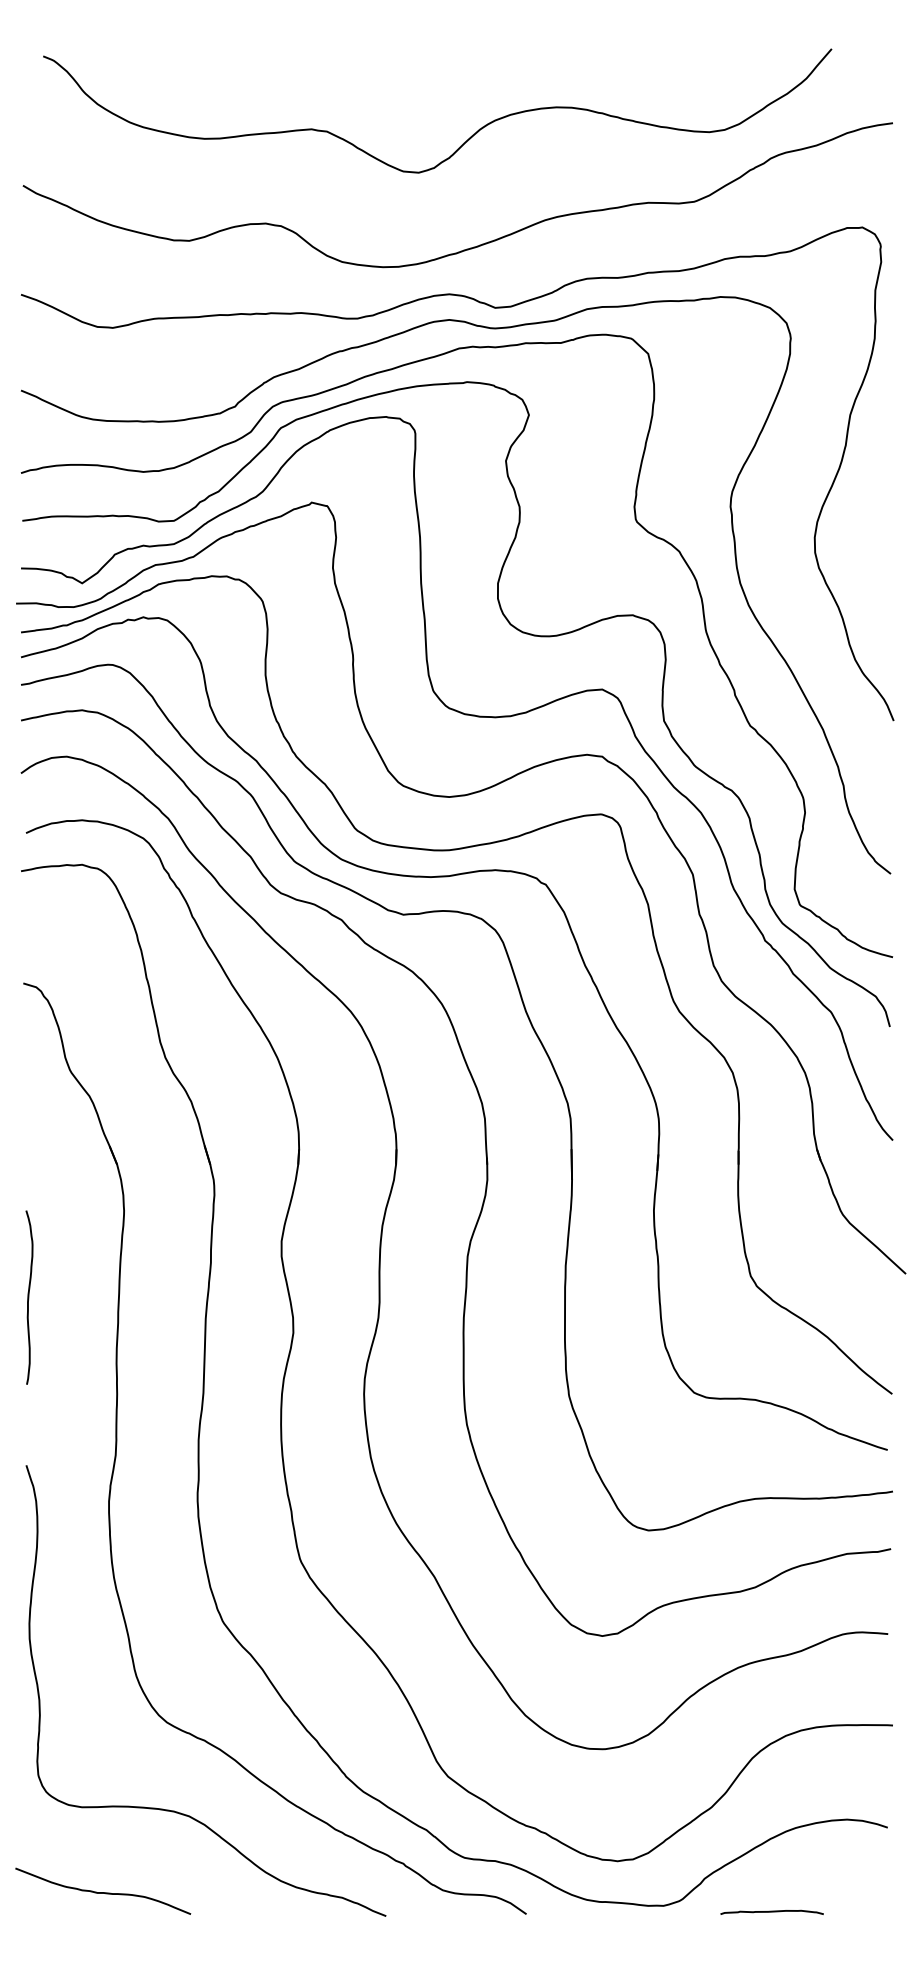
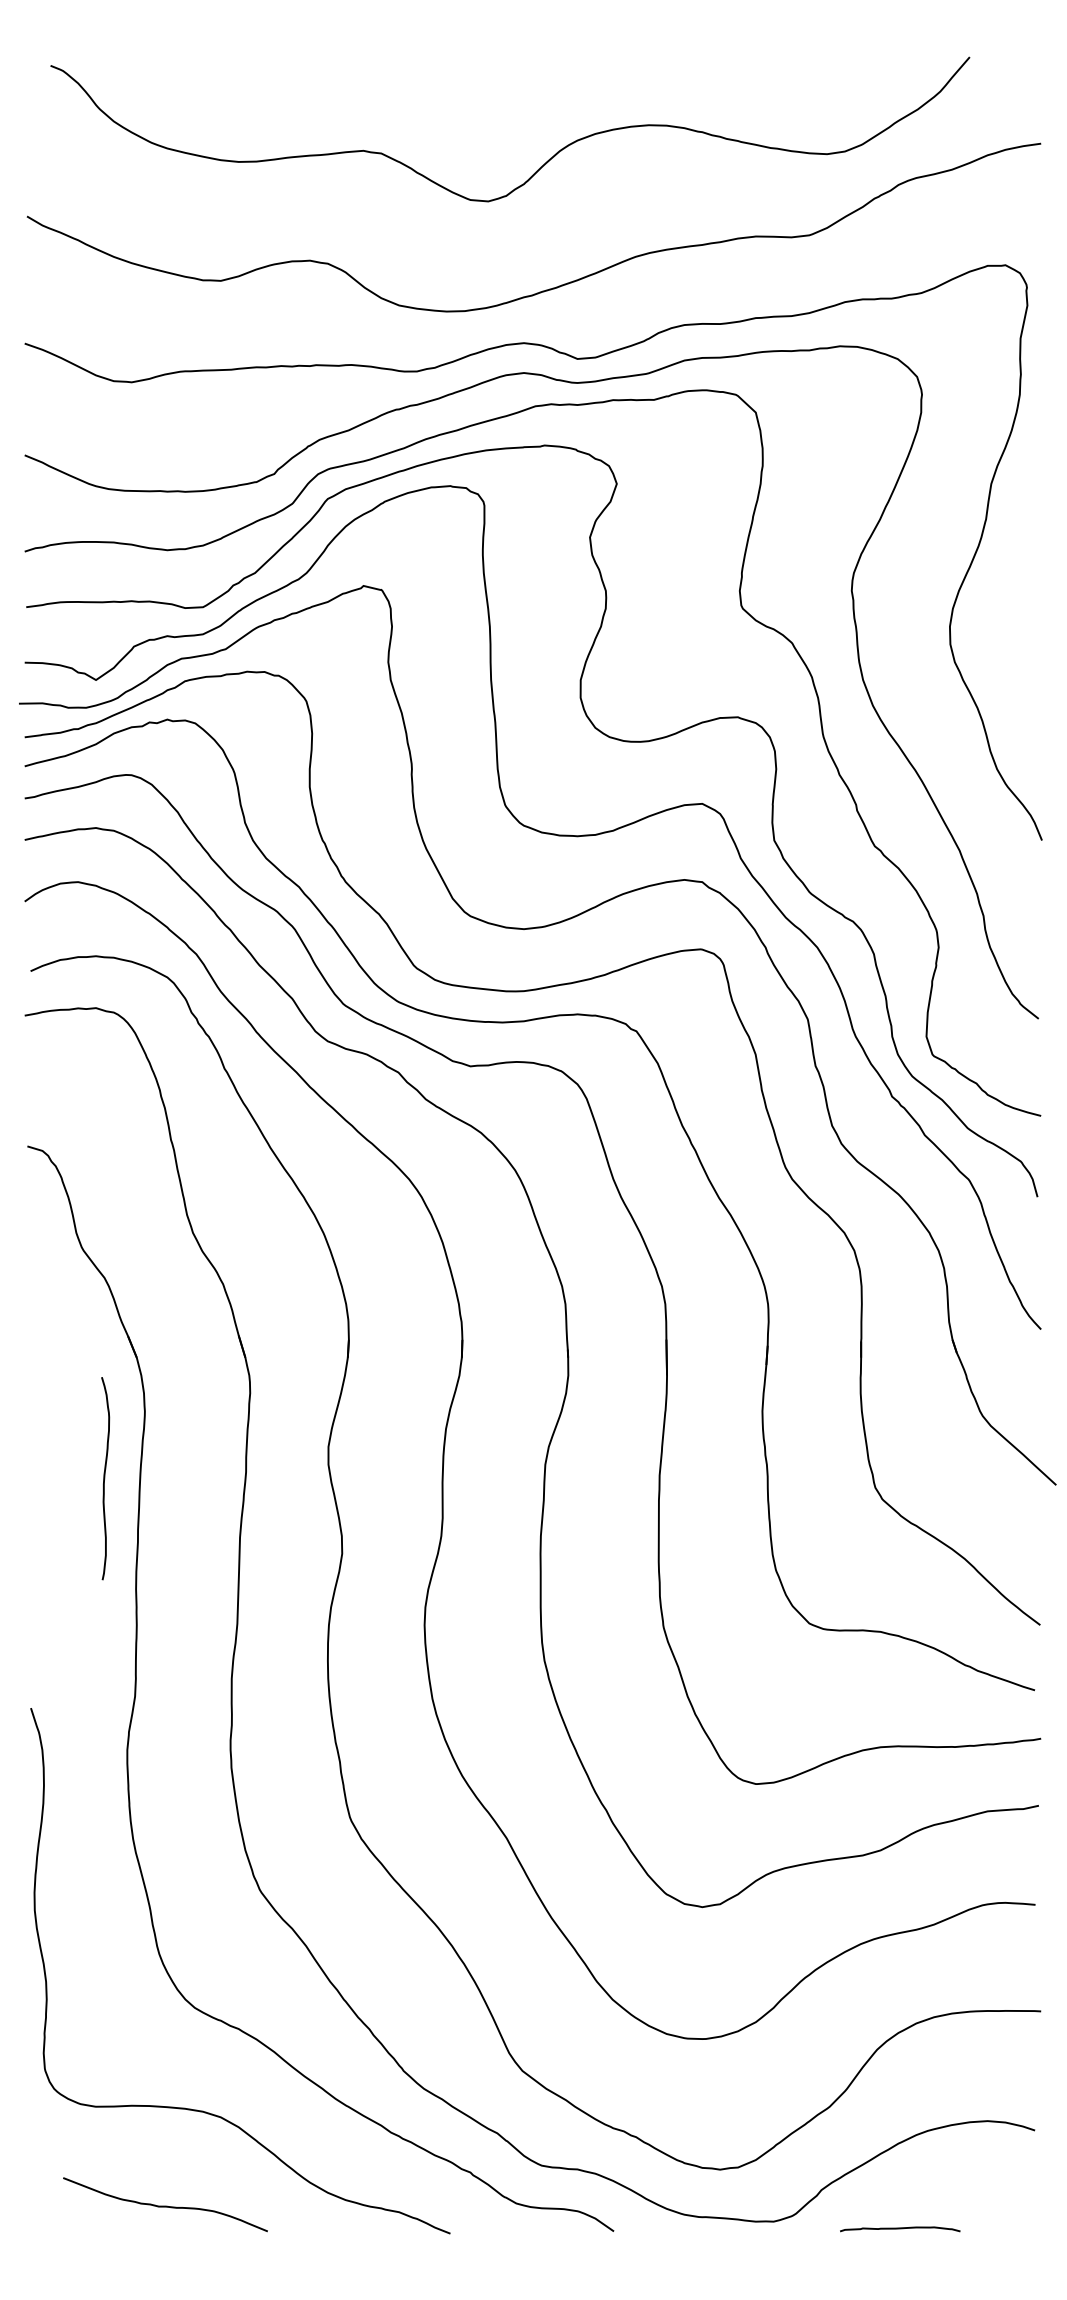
curve: (29, 1297) -> (105, 1478), moved
curve: (103, 1892) -> (165, 2205), moved

